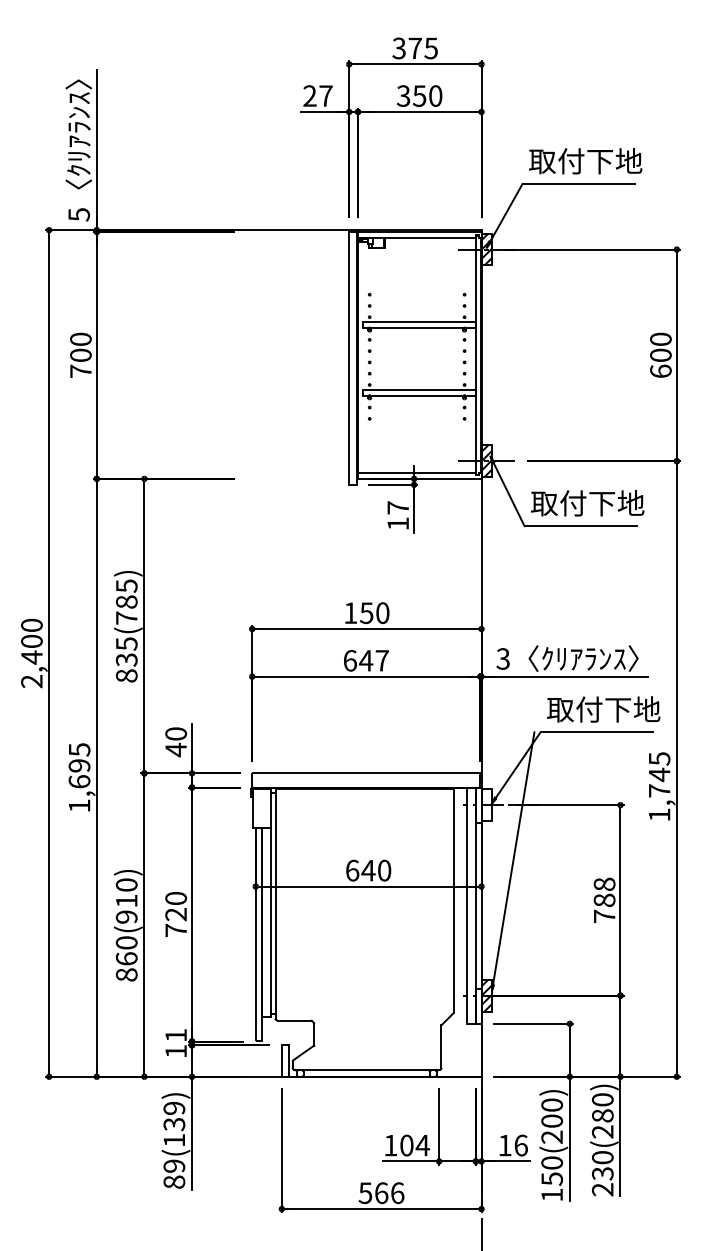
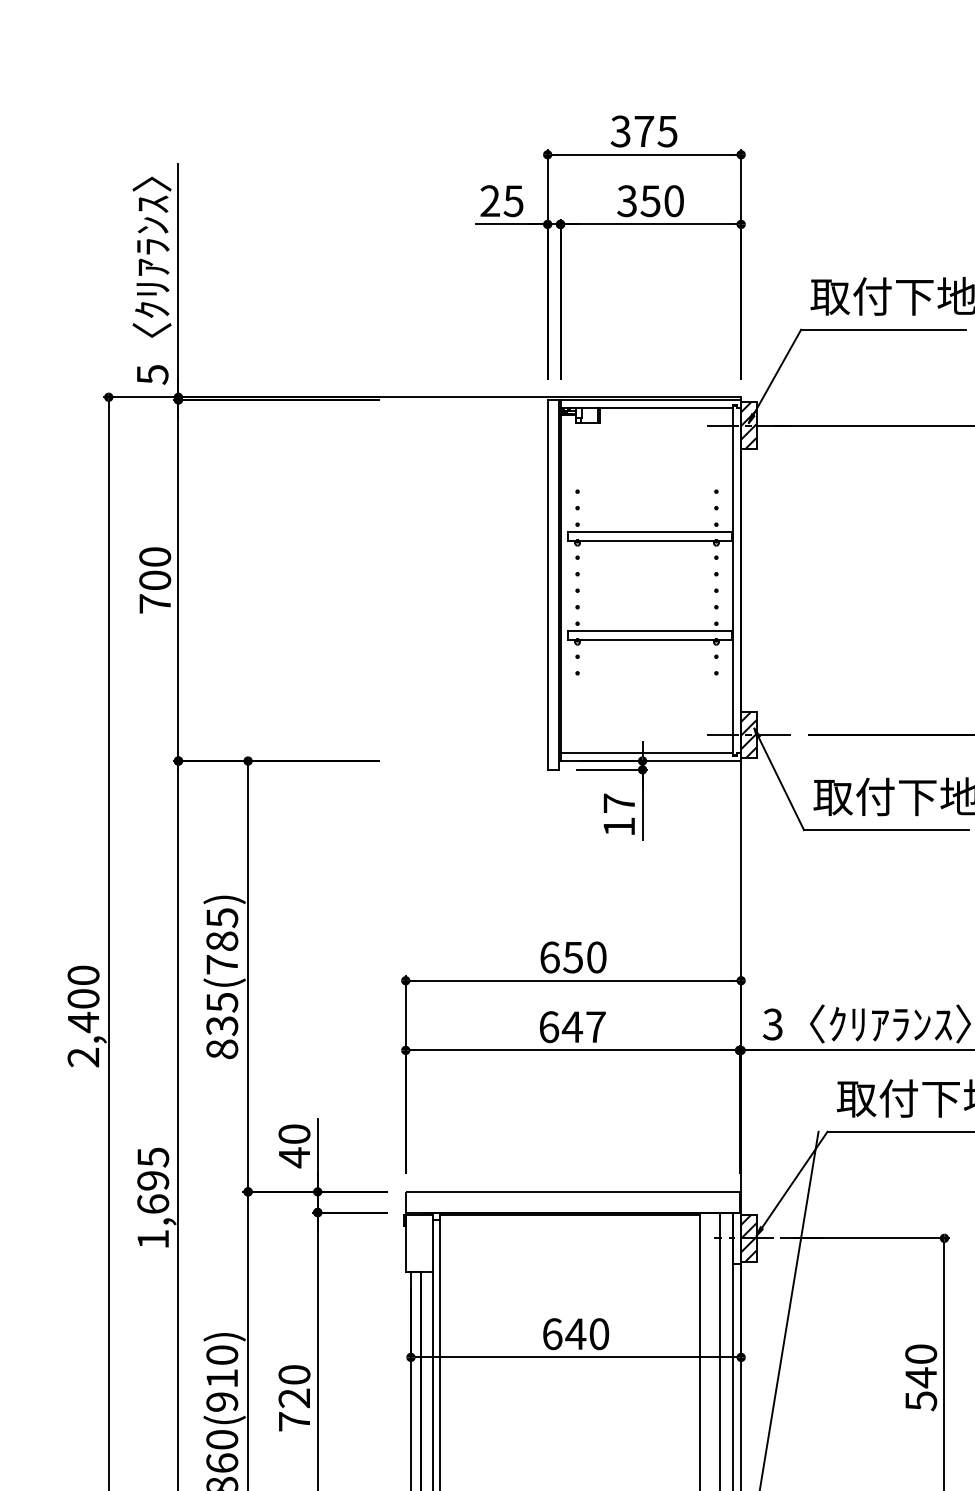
text: (325, 95) -> (512, 200), 27 -> 25
text: (350, 613) -> (549, 957), 150 -> 650
hatch: (486, 805) -> (748, 1238), added
text: (604, 900) -> (921, 1377), 788 -> 540

